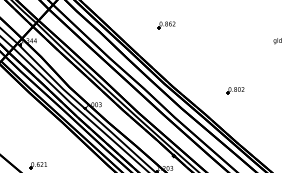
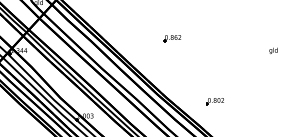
part: (166, 25) -> (172, 39), moved
part: (235, 90) -> (215, 101), moved

